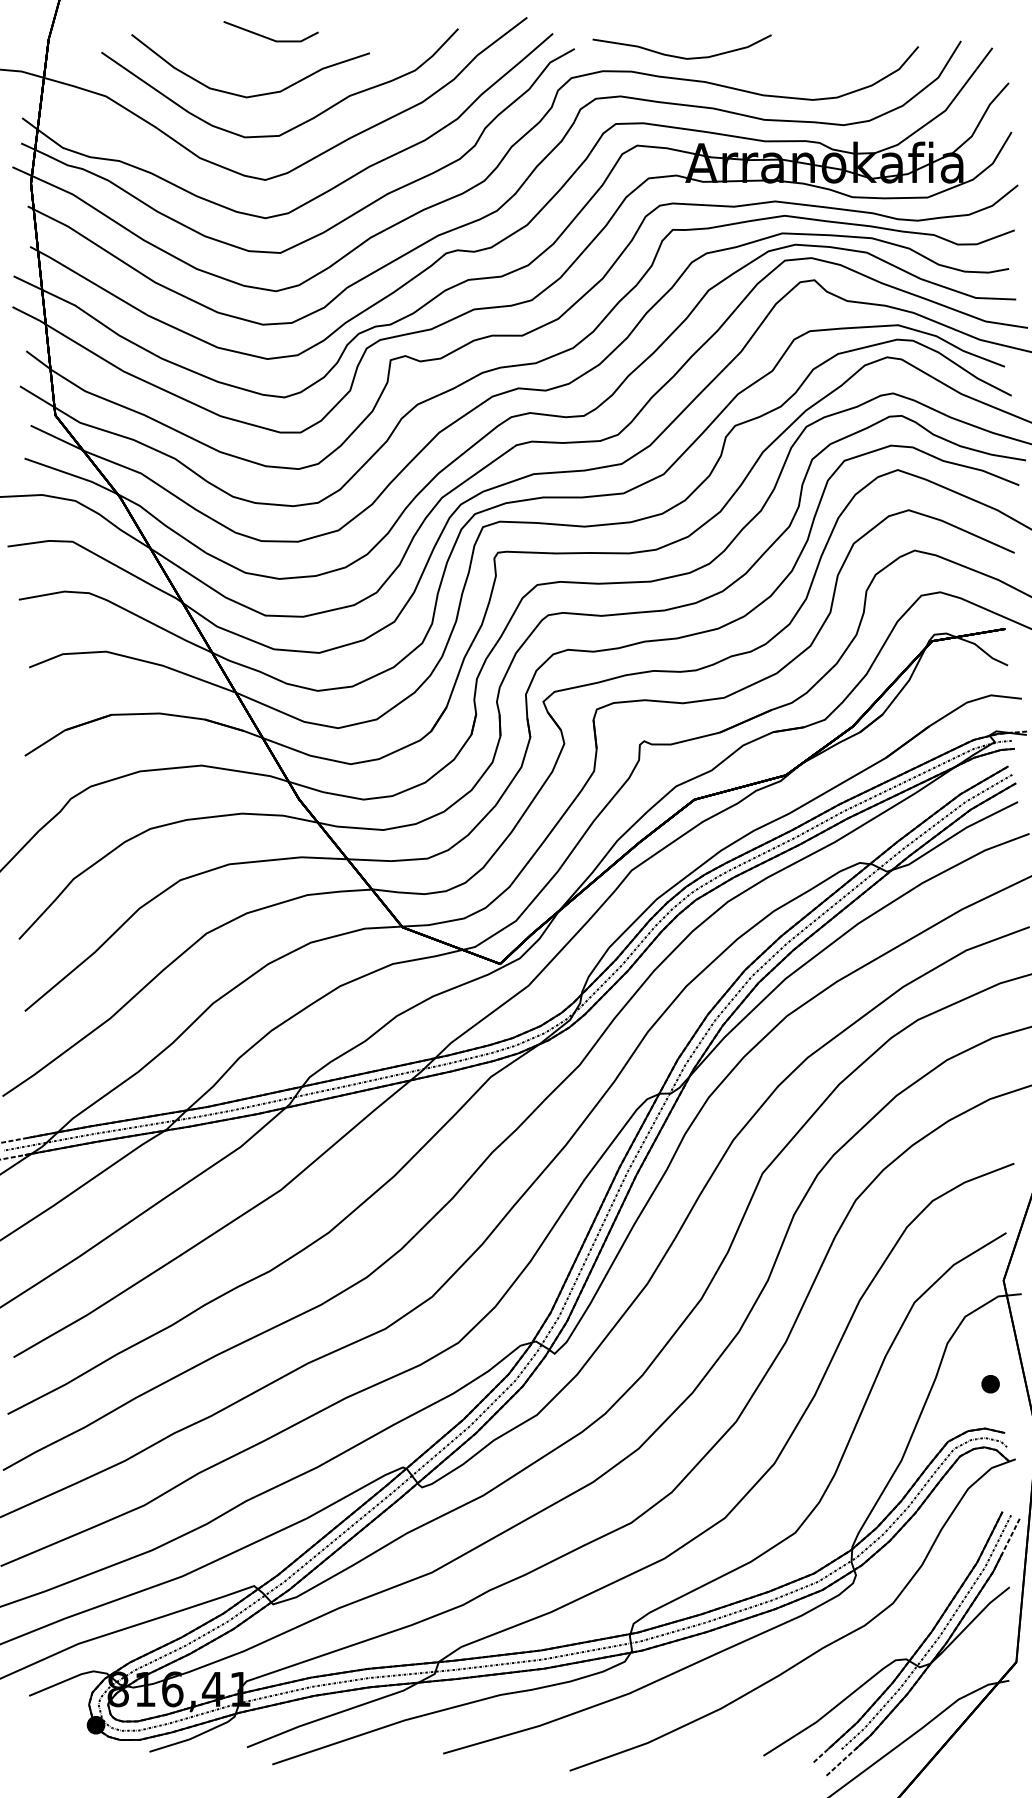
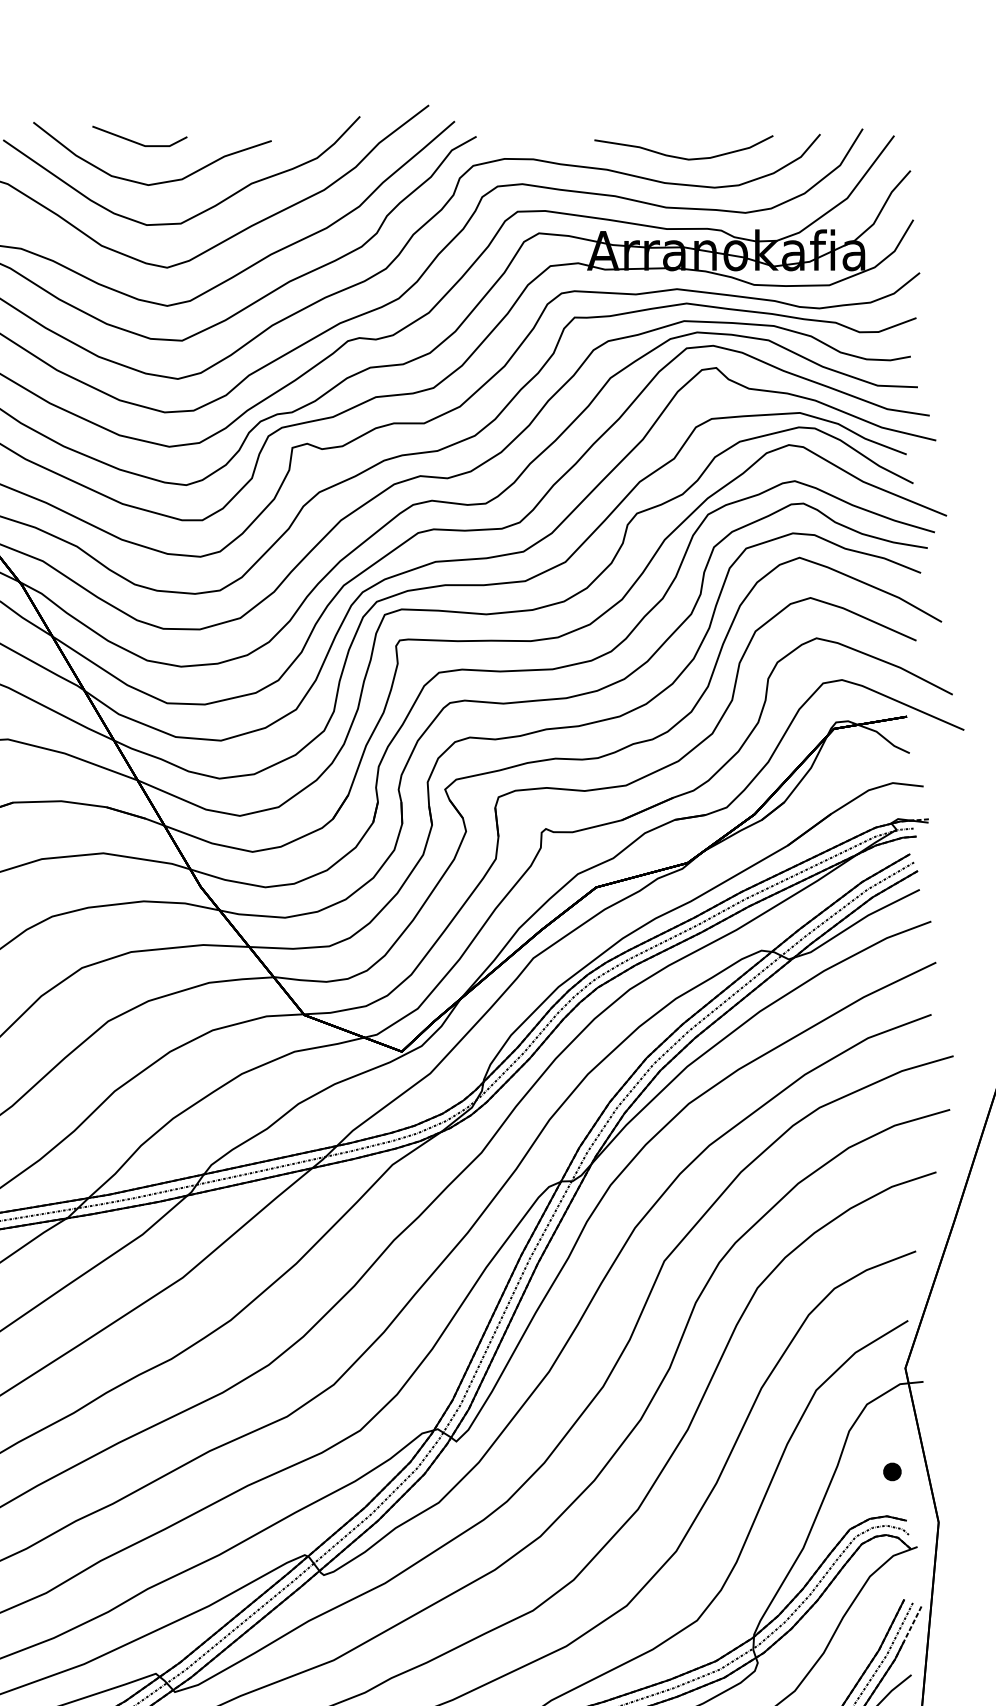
line: (269, 37) -> (138, 142), moved
curve: (680, 56) -> (682, 157), moved

